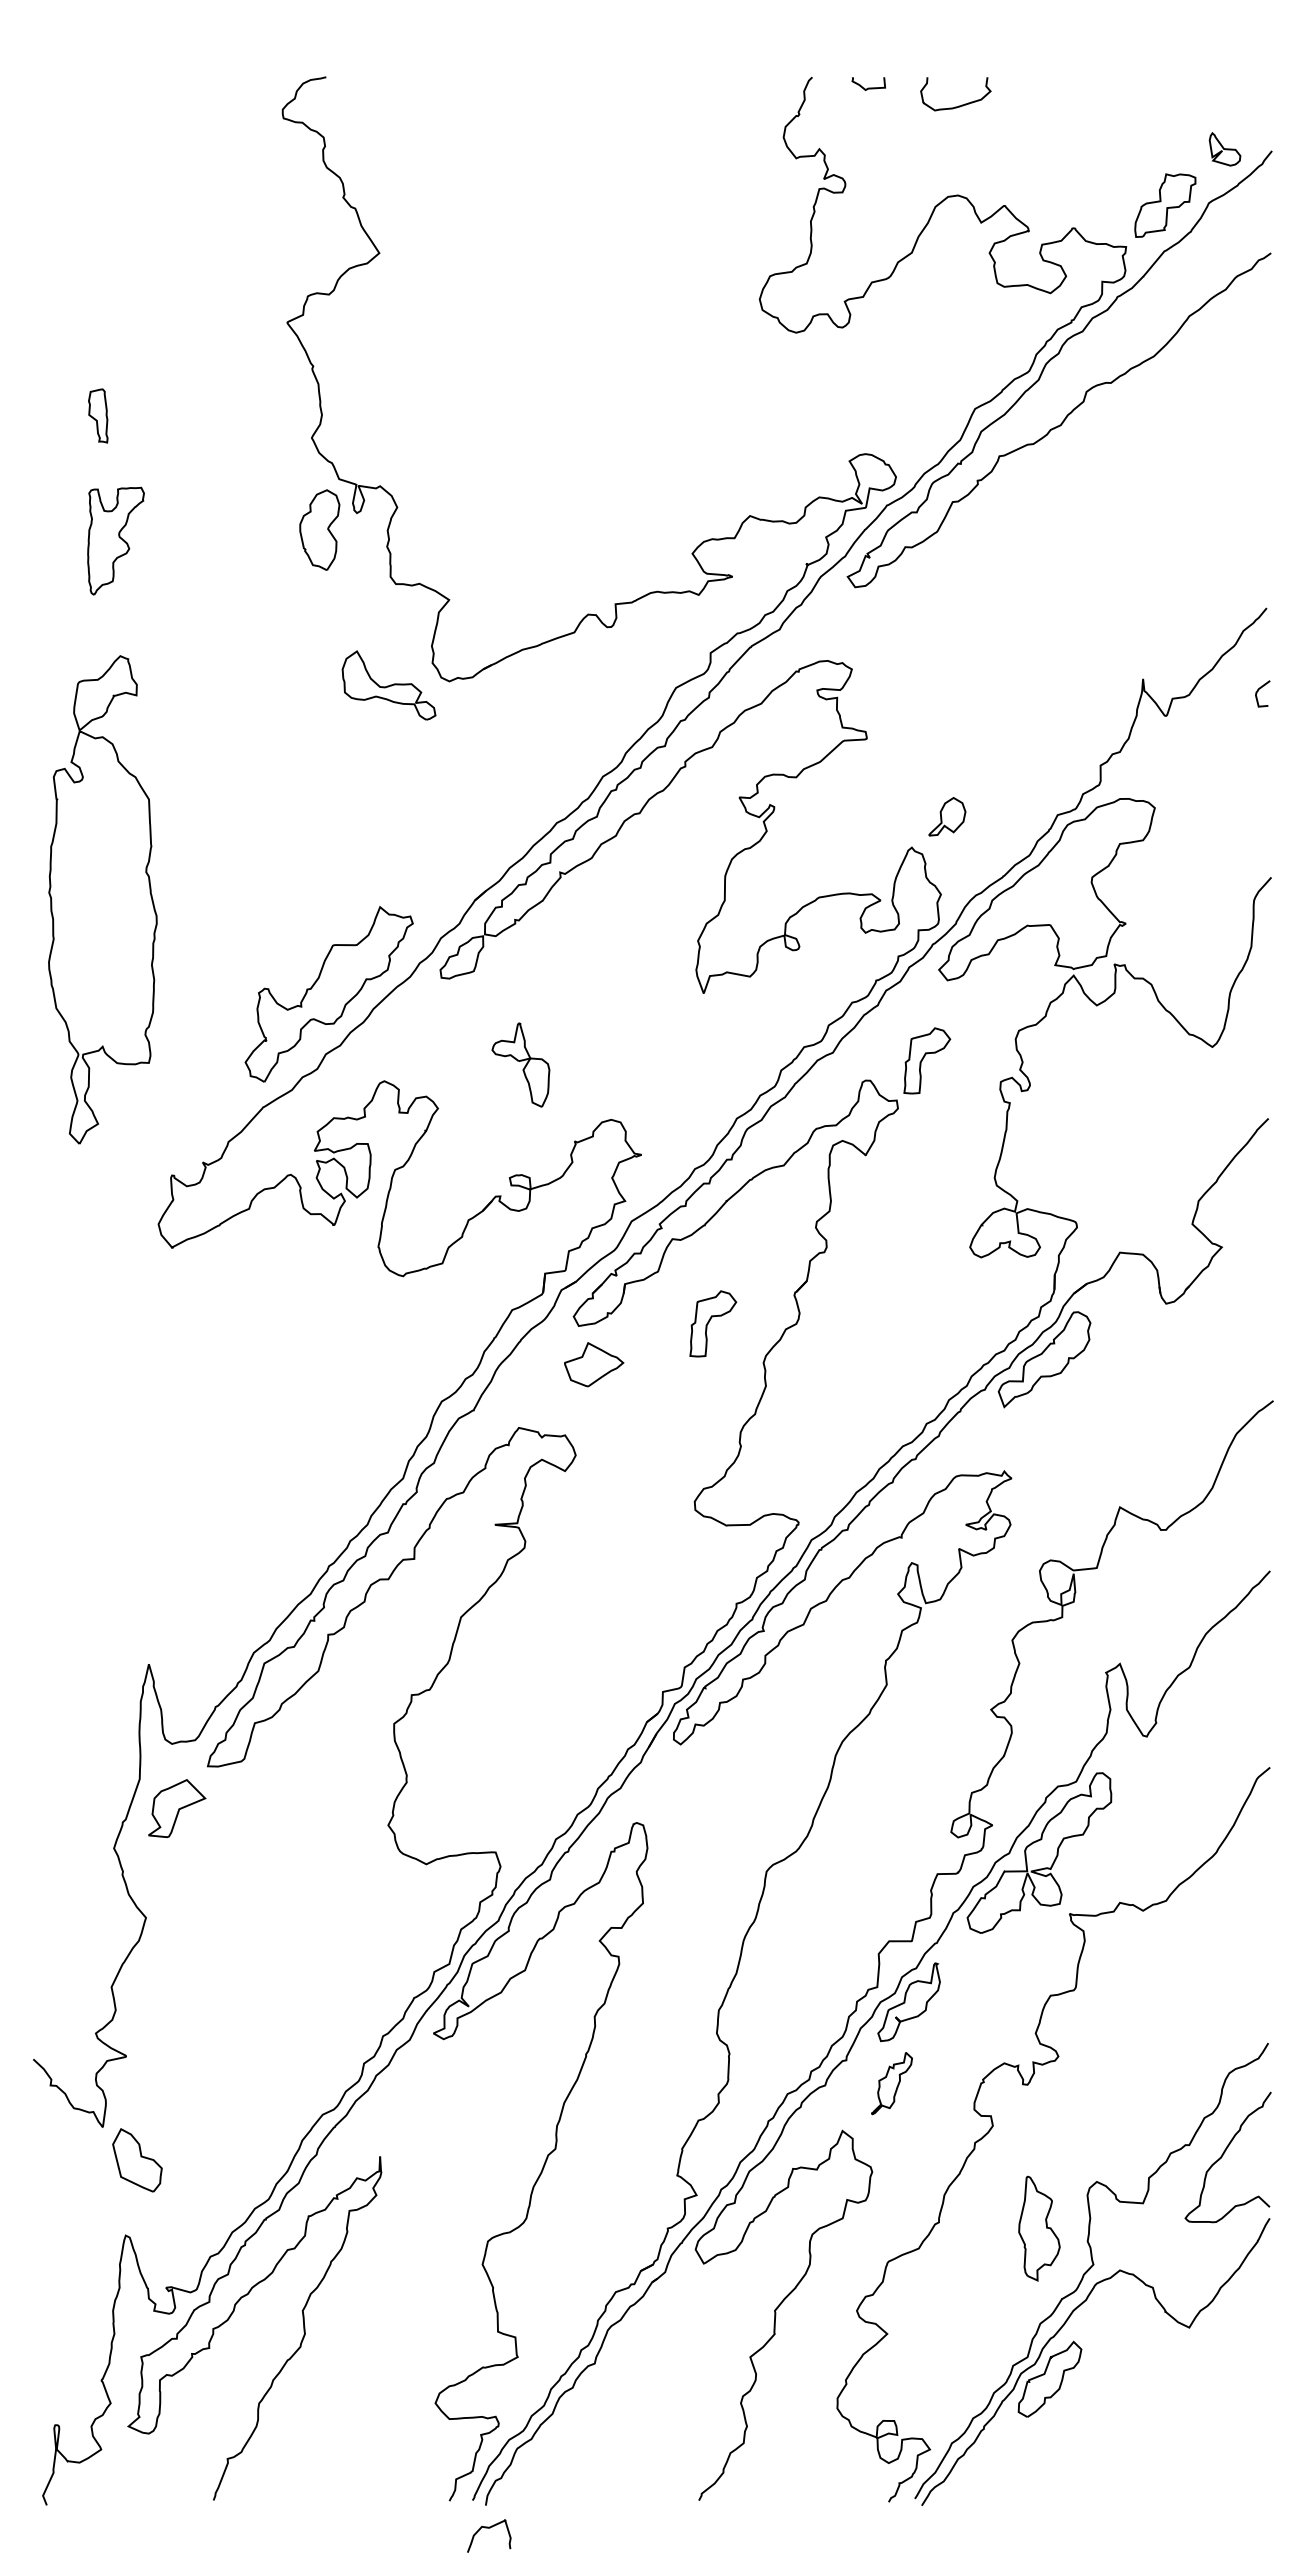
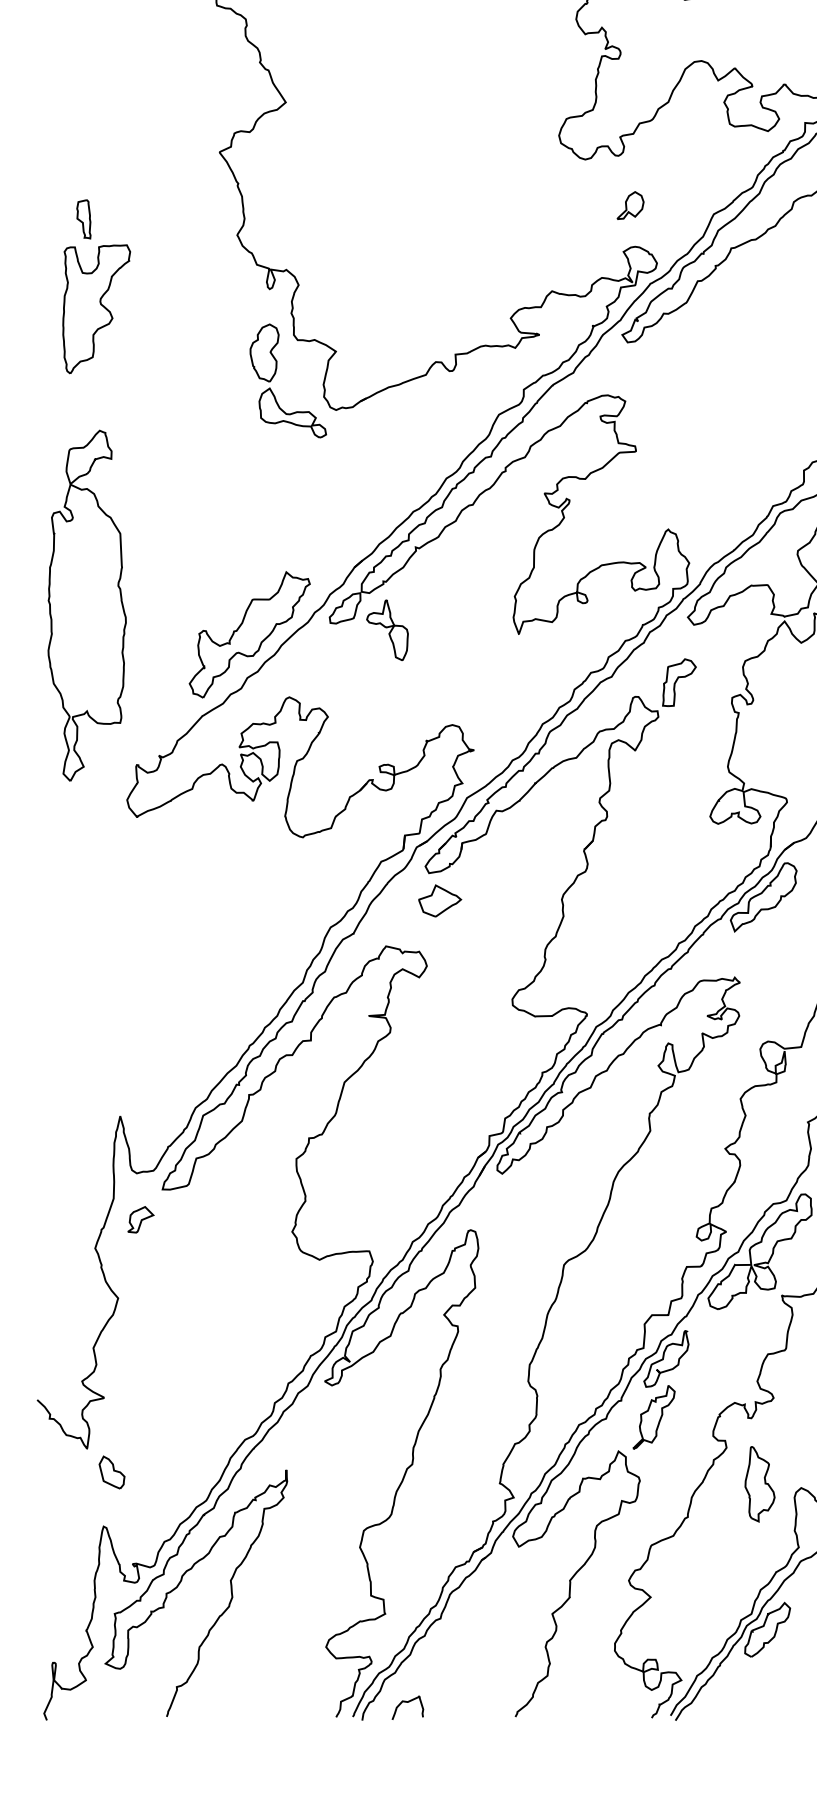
part: (319, 529) -> (264, 352), moved
part: (115, 541) -> (96, 309), size x1.67
part: (947, 816) -> (630, 205), moved
part: (102, 899) -> (86, 605), moved
part: (520, 1064) -> (387, 629), moved
part: (713, 1323) -> (525, 871), removed
part: (177, 1808) -> (140, 1219), size x0.62
part: (891, 2083) -> (653, 1417), size x1.43
part: (137, 2160) -> (112, 1472), size x0.71
part: (1039, 2228) -> (760, 1484), moved
curve: (489, 2528) -> (408, 1702), moved

